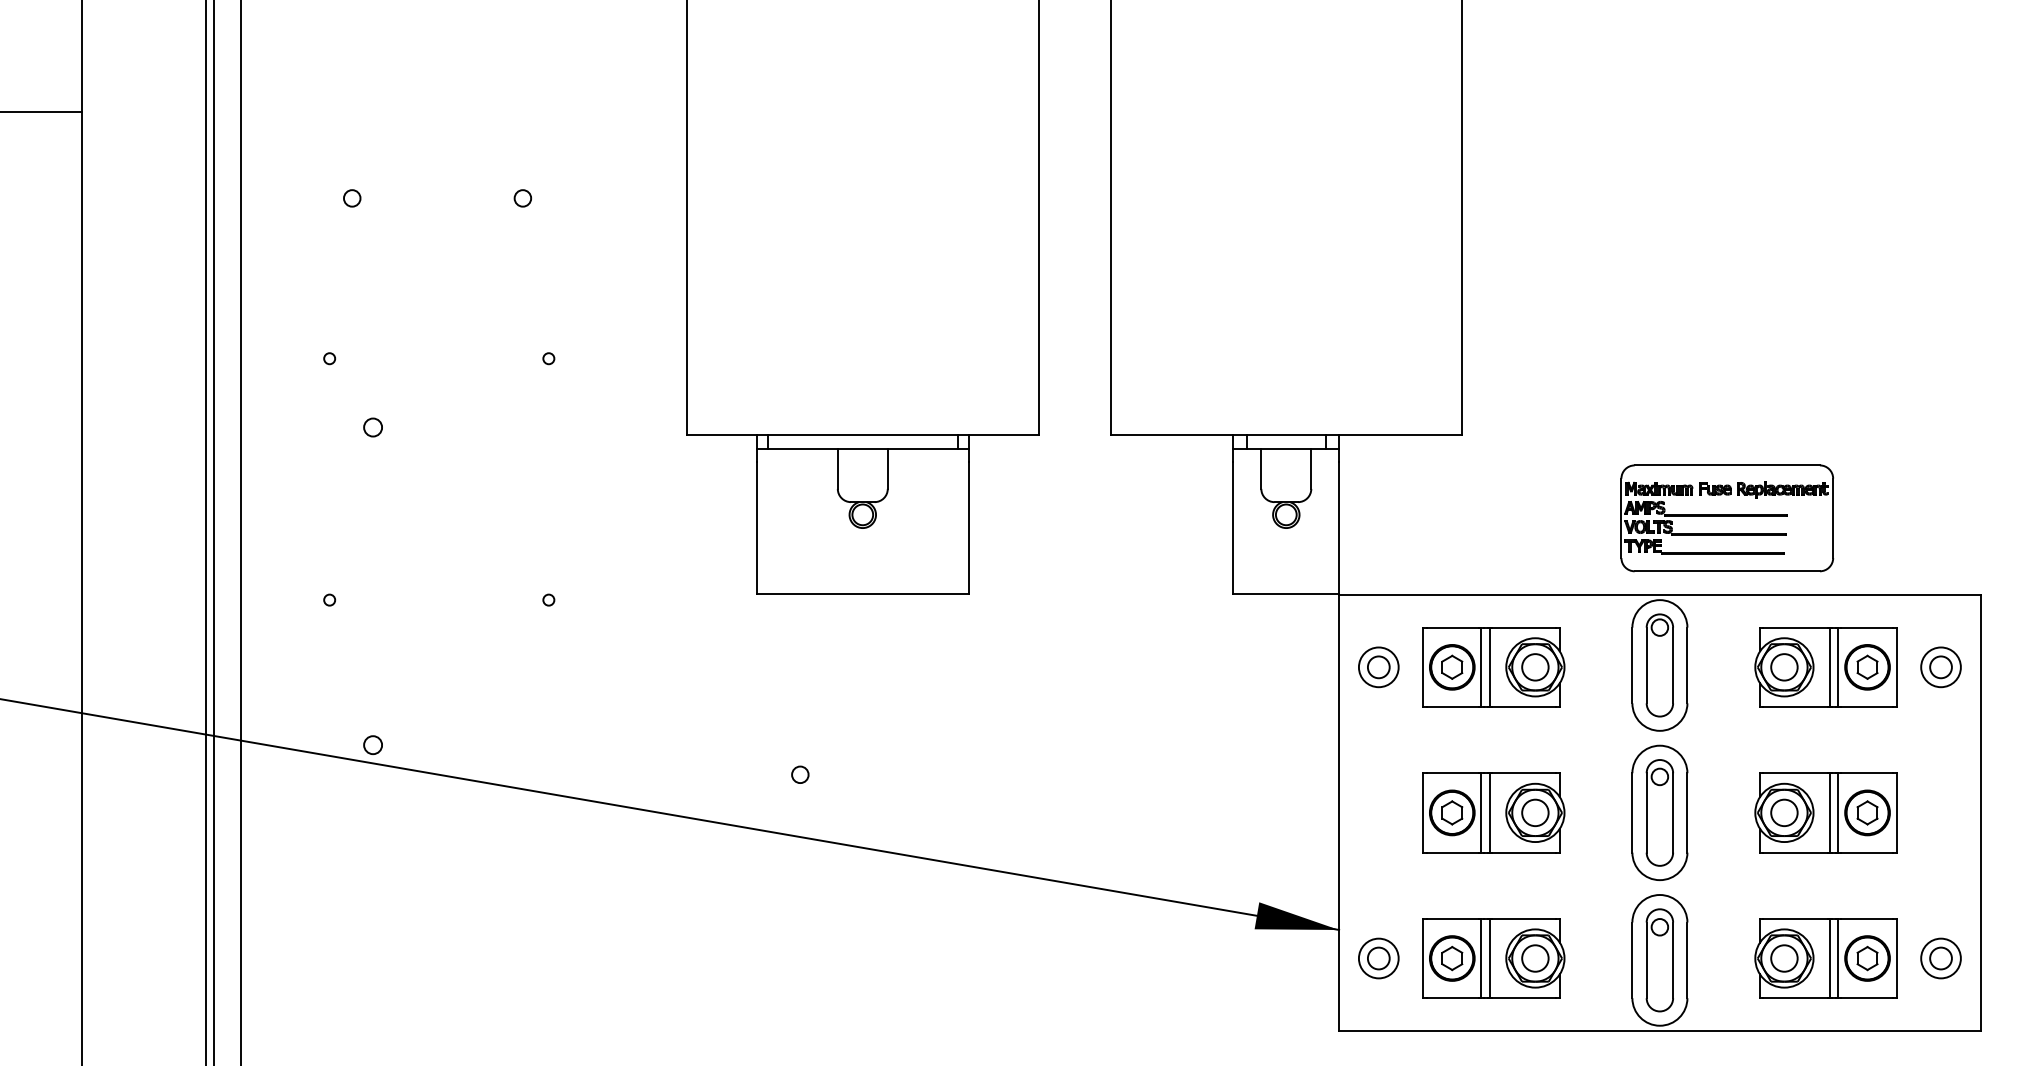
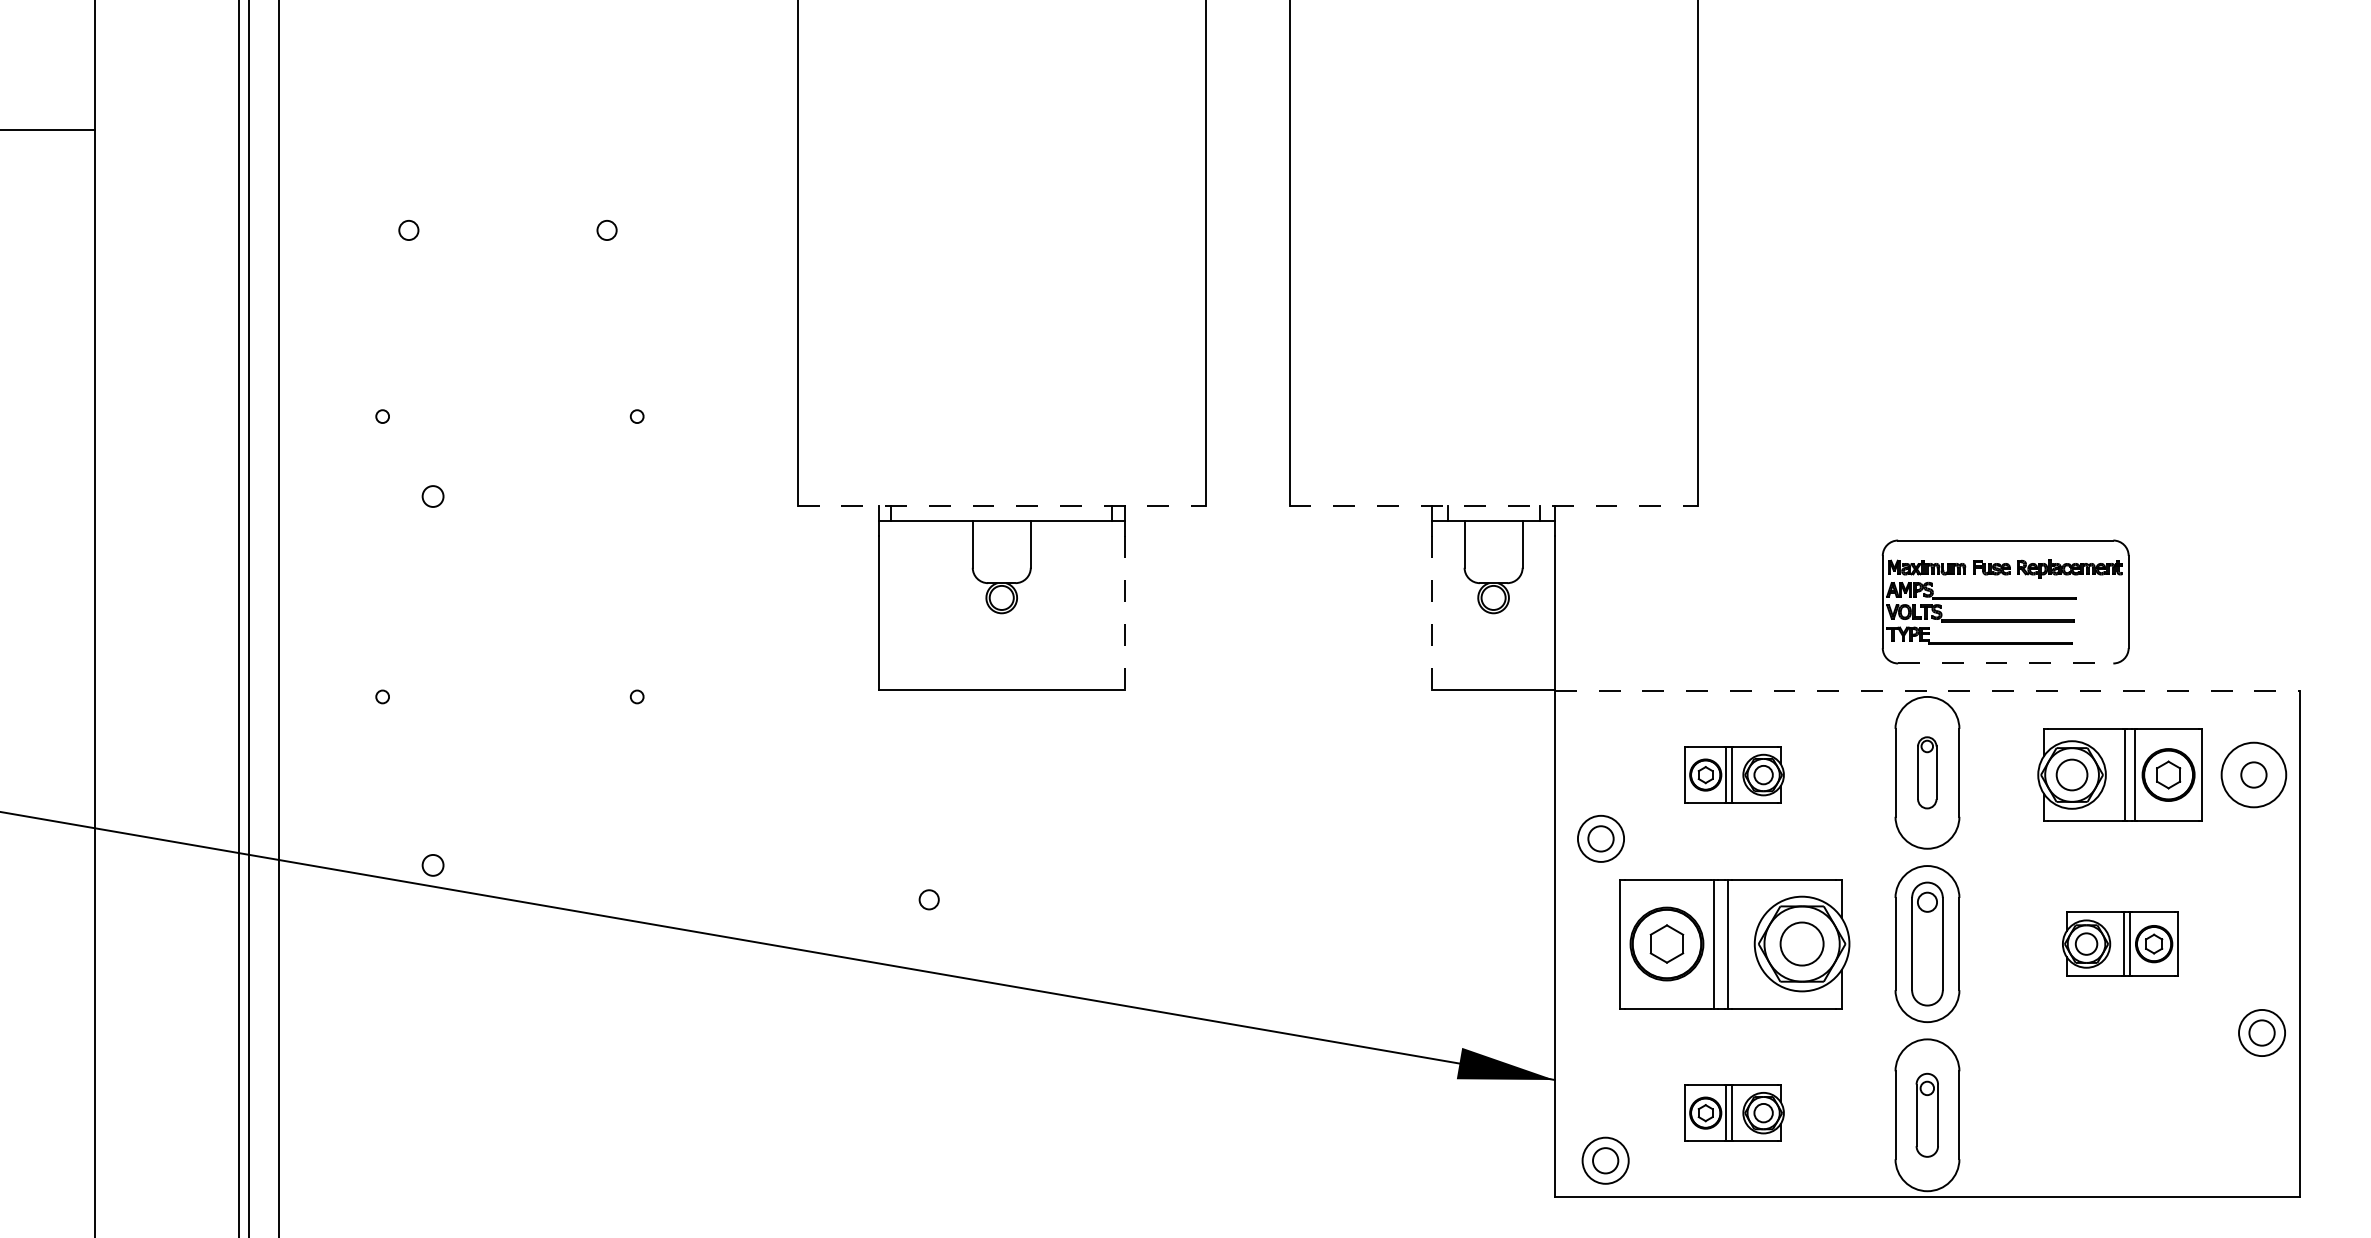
line: (862, 435) -> (1001, 505), solid -> dashed
line: (1286, 435) -> (1493, 505), solid -> dashed
line: (968, 528) -> (1124, 613), solid -> dashed
line: (1233, 528) -> (1432, 613), solid -> dashed
line: (1727, 571) -> (2005, 663), solid -> dashed
line: (1659, 594) -> (1926, 690), solid -> dashed
part: (1659, 665) -> (1926, 772), size x0.6
part: (1378, 667) -> (1600, 839), moved
part: (1493, 667) -> (1734, 775), size x0.6
circle: (1940, 667) -> (2253, 775), size x1.4
part: (1493, 812) -> (1734, 943), size x1.4
part: (1825, 812) -> (2119, 943), size x0.7
part: (1378, 958) -> (1605, 1160), moved
part: (1493, 958) -> (1734, 1113), size x0.6
part: (1825, 958) -> (2119, 1113), removed
part: (1940, 958) -> (2261, 1033), moved
part: (1659, 960) -> (1926, 1115), size x0.7

